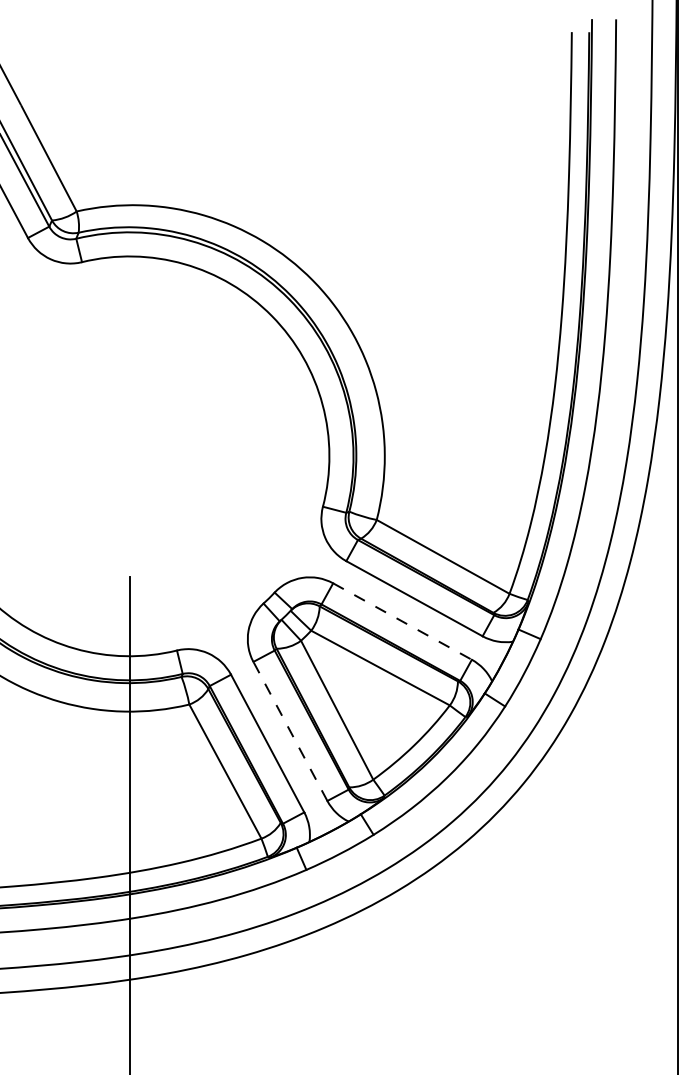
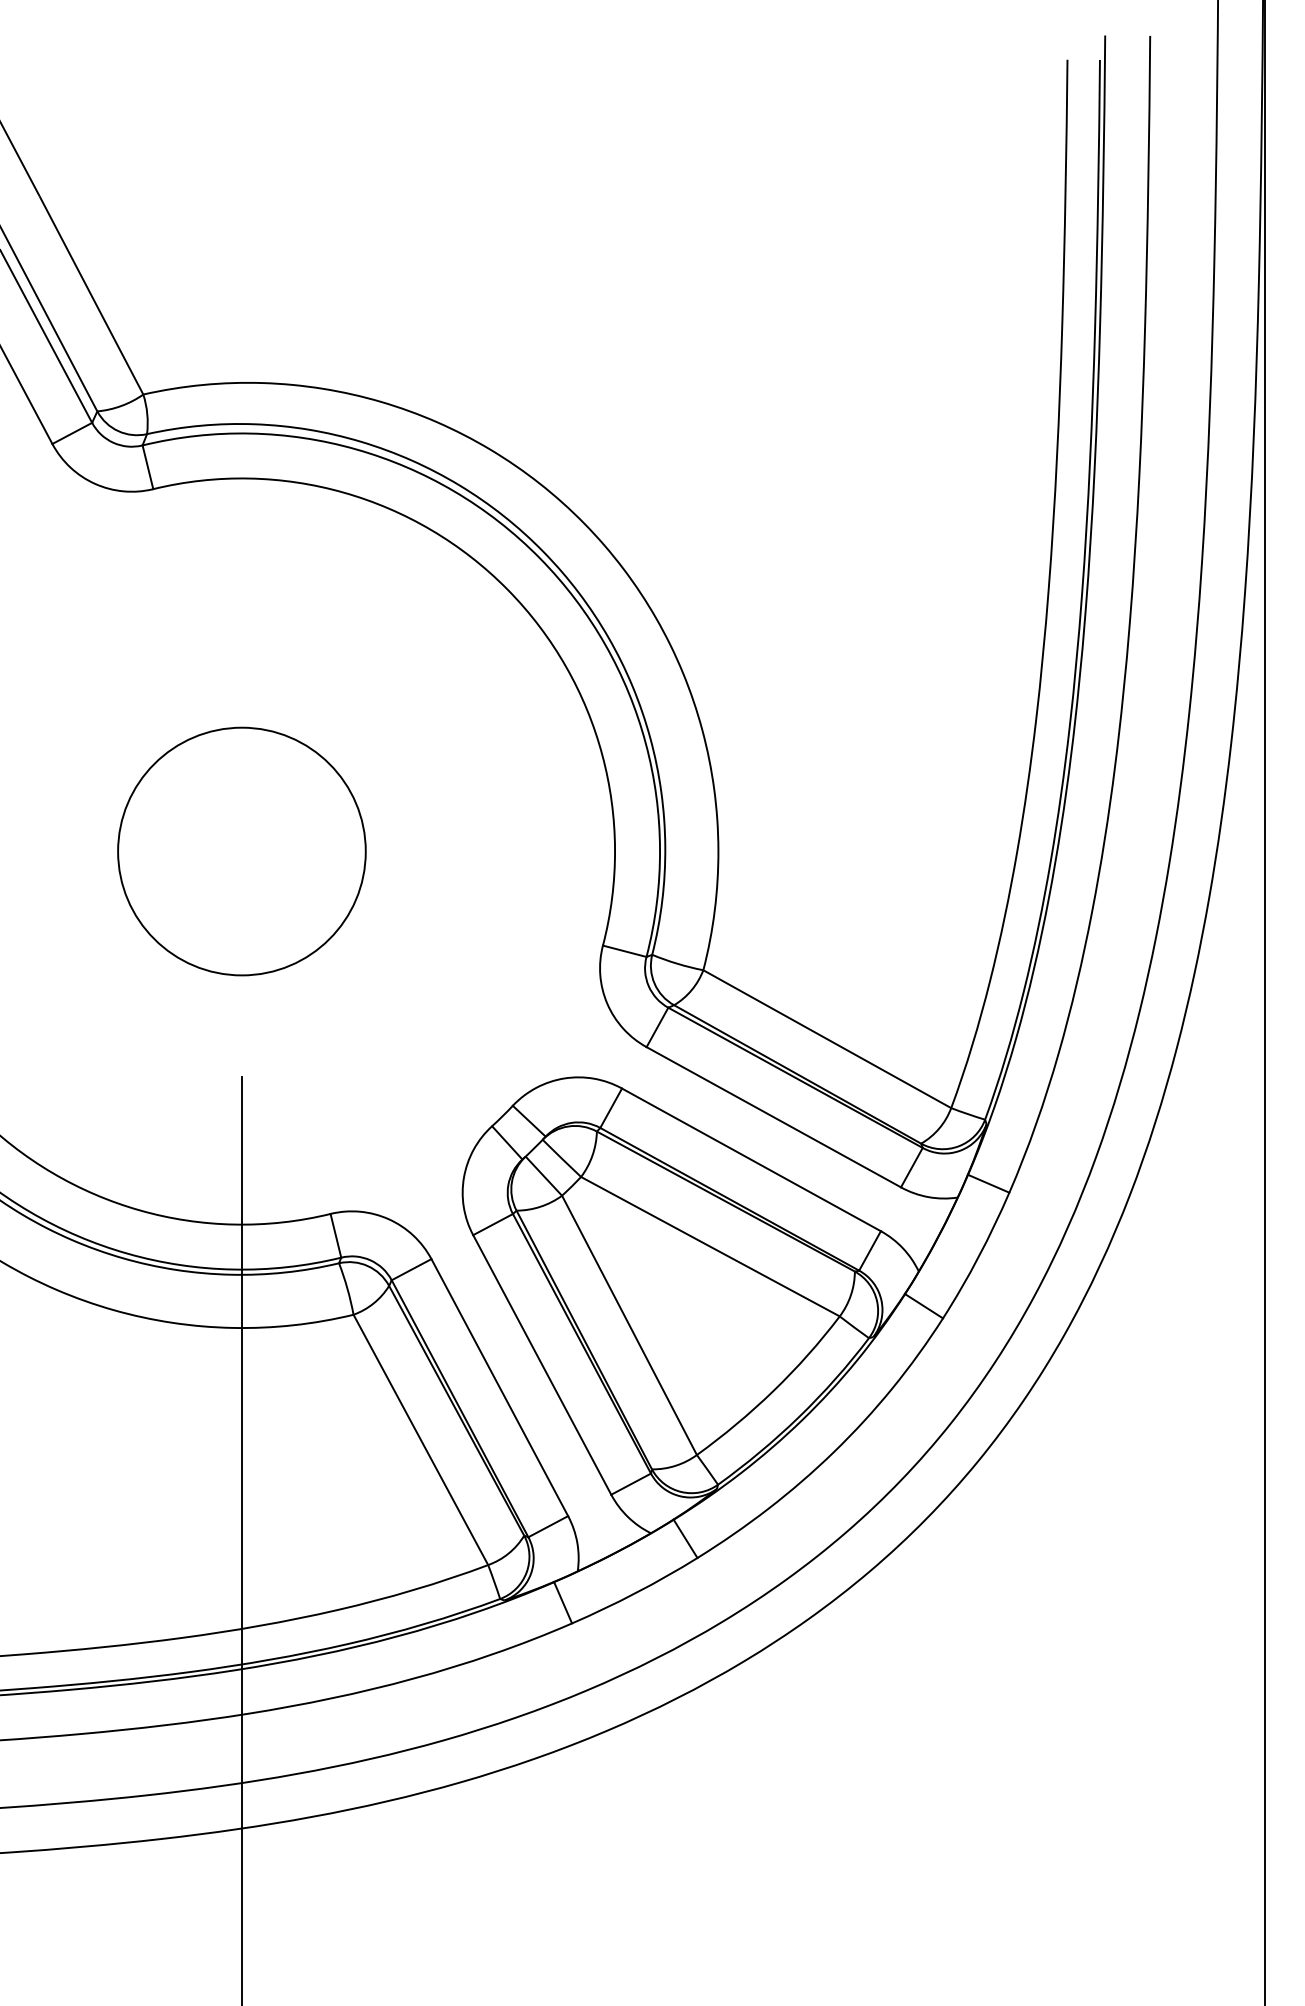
circle: (129, 456) -> (241, 851), added
line: (402, 621) -> (751, 1159), dashed -> solid
line: (290, 731) -> (542, 1365), dashed -> solid

